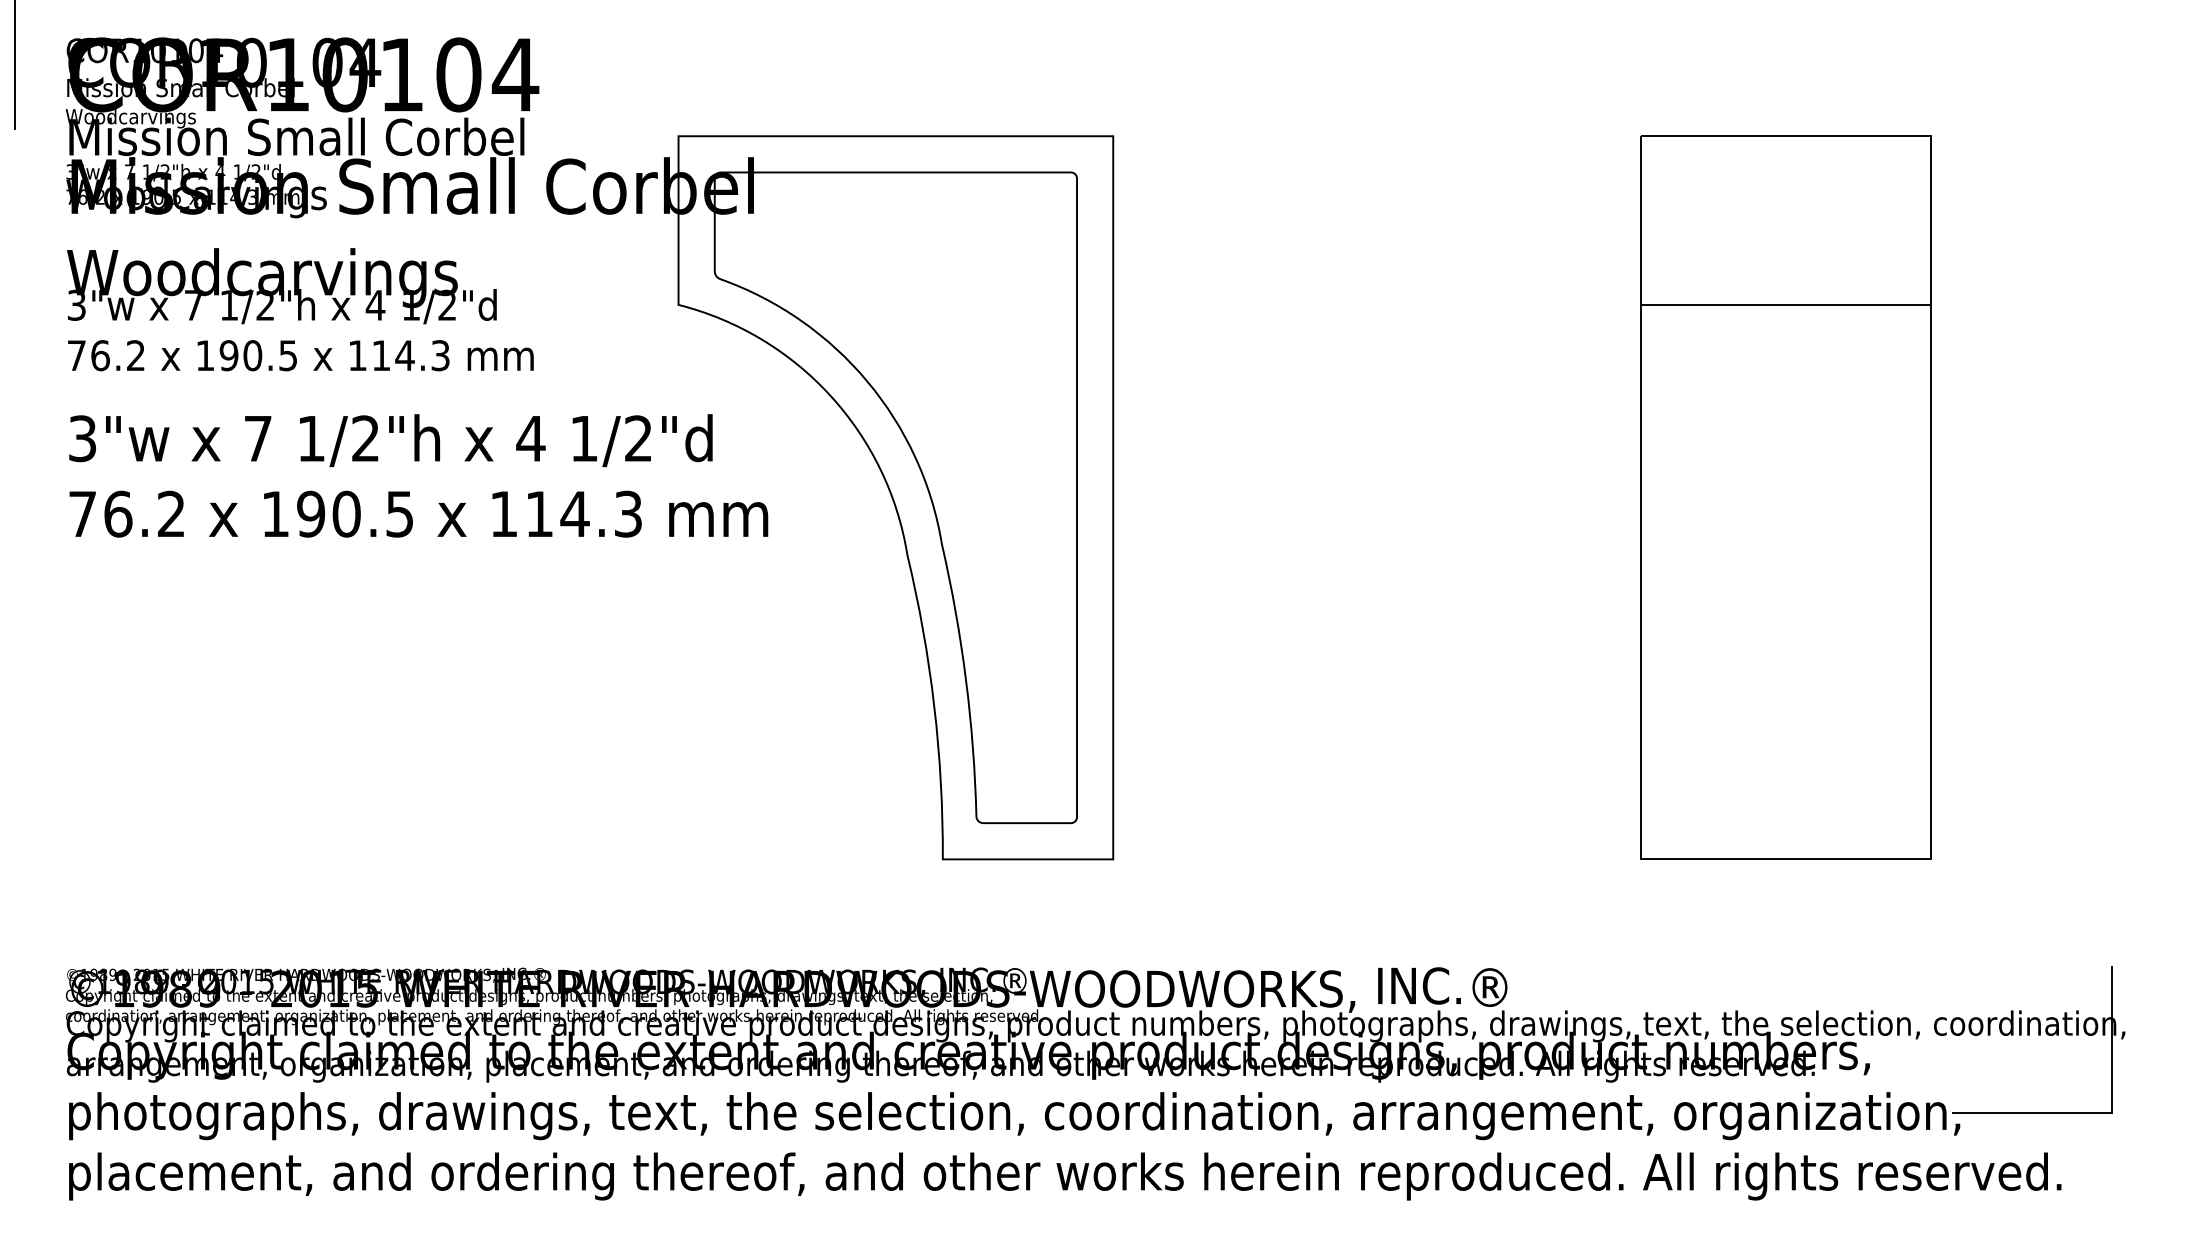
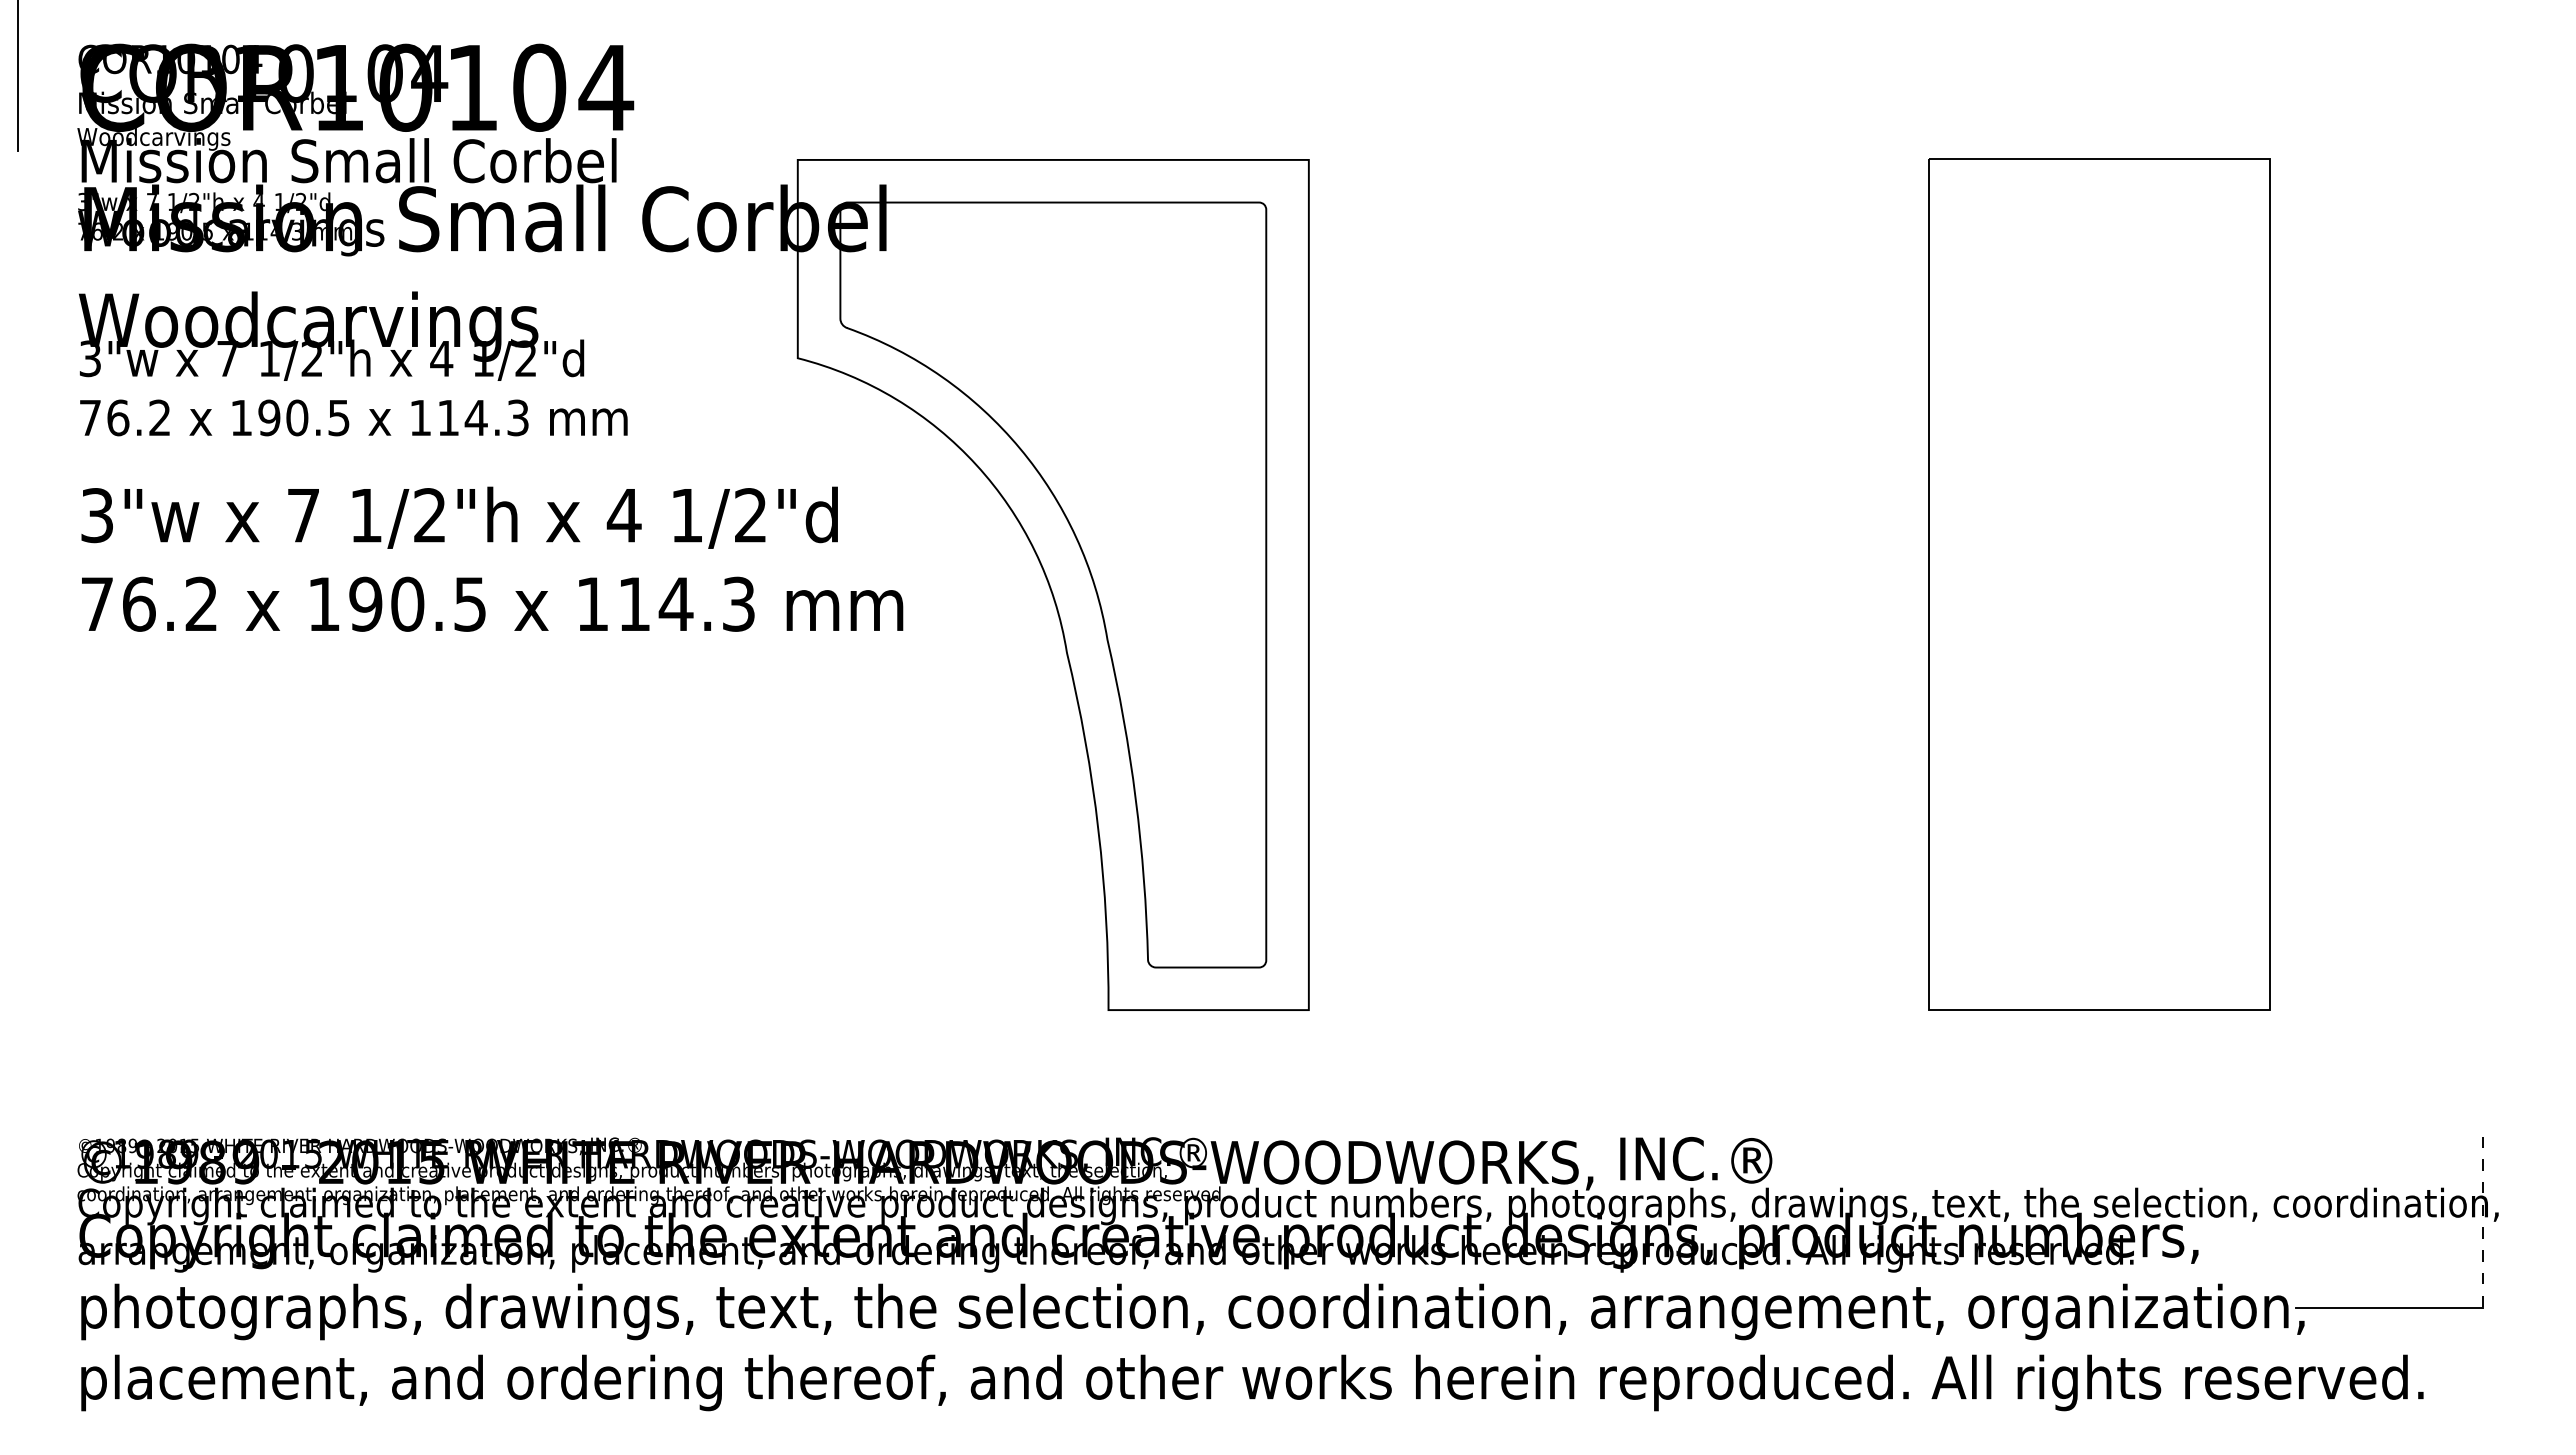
line: (1785, 305) -> (2099, 358), removed
line: (2112, 1040) -> (2483, 1222), solid -> dashed

